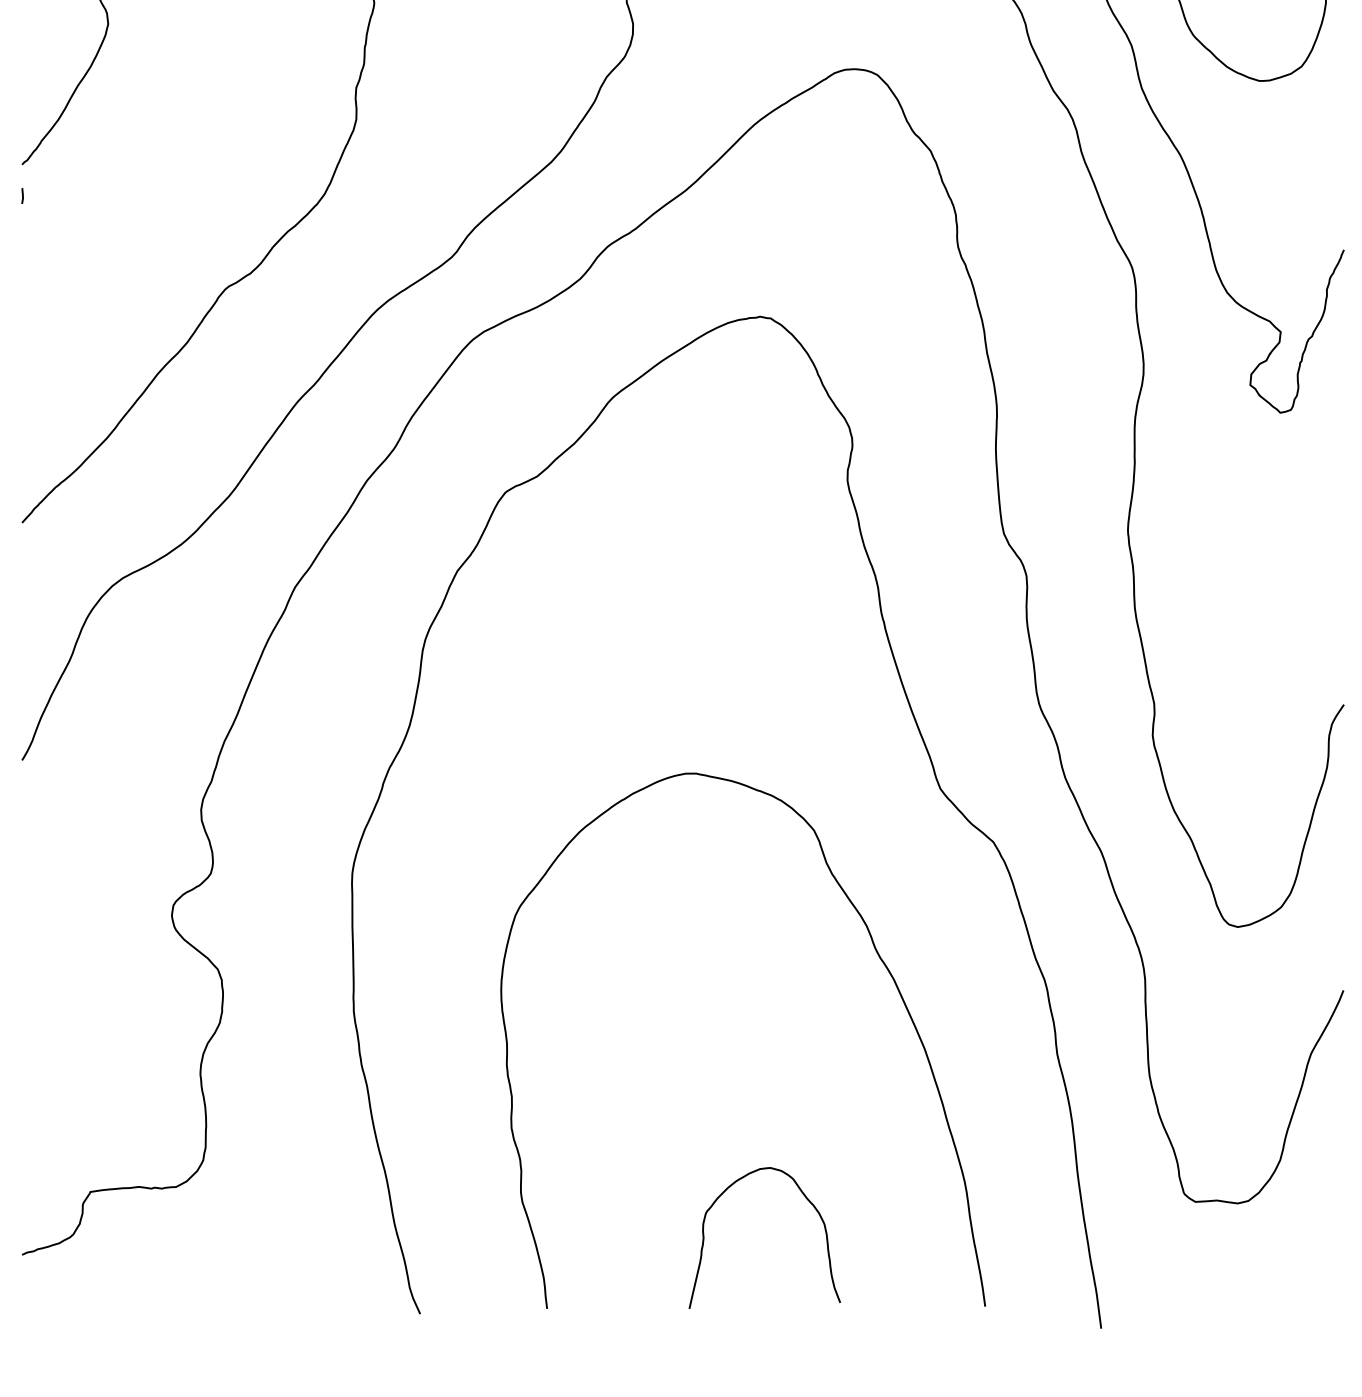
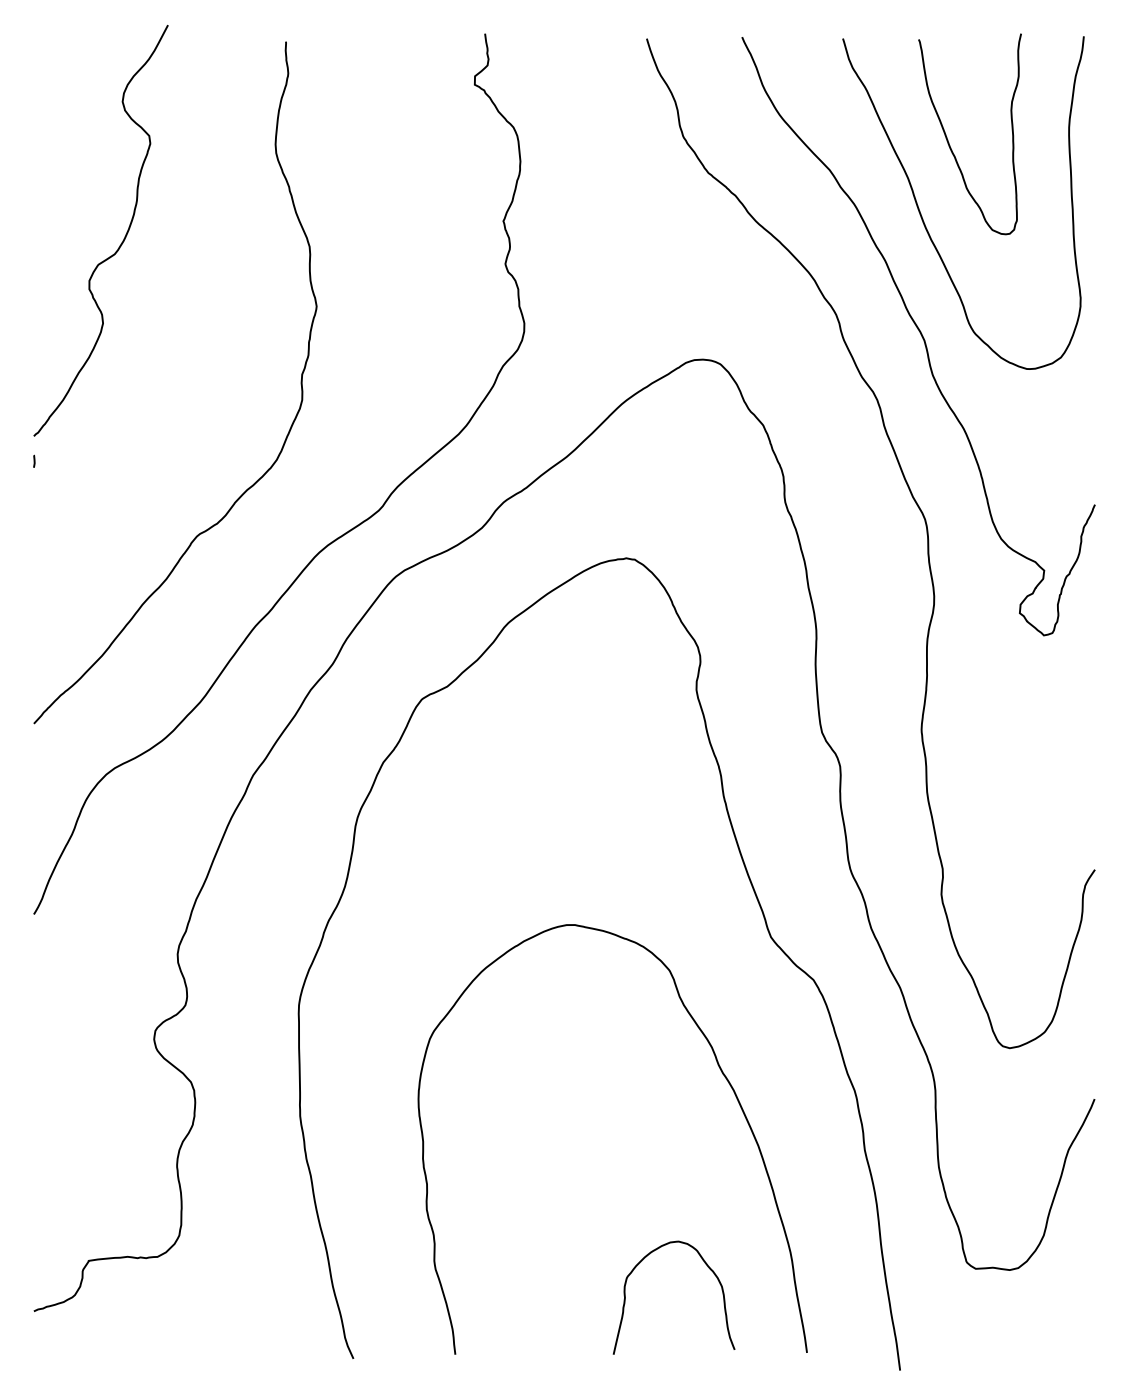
curve: (807, 1201) -> (708, 1268), moved

